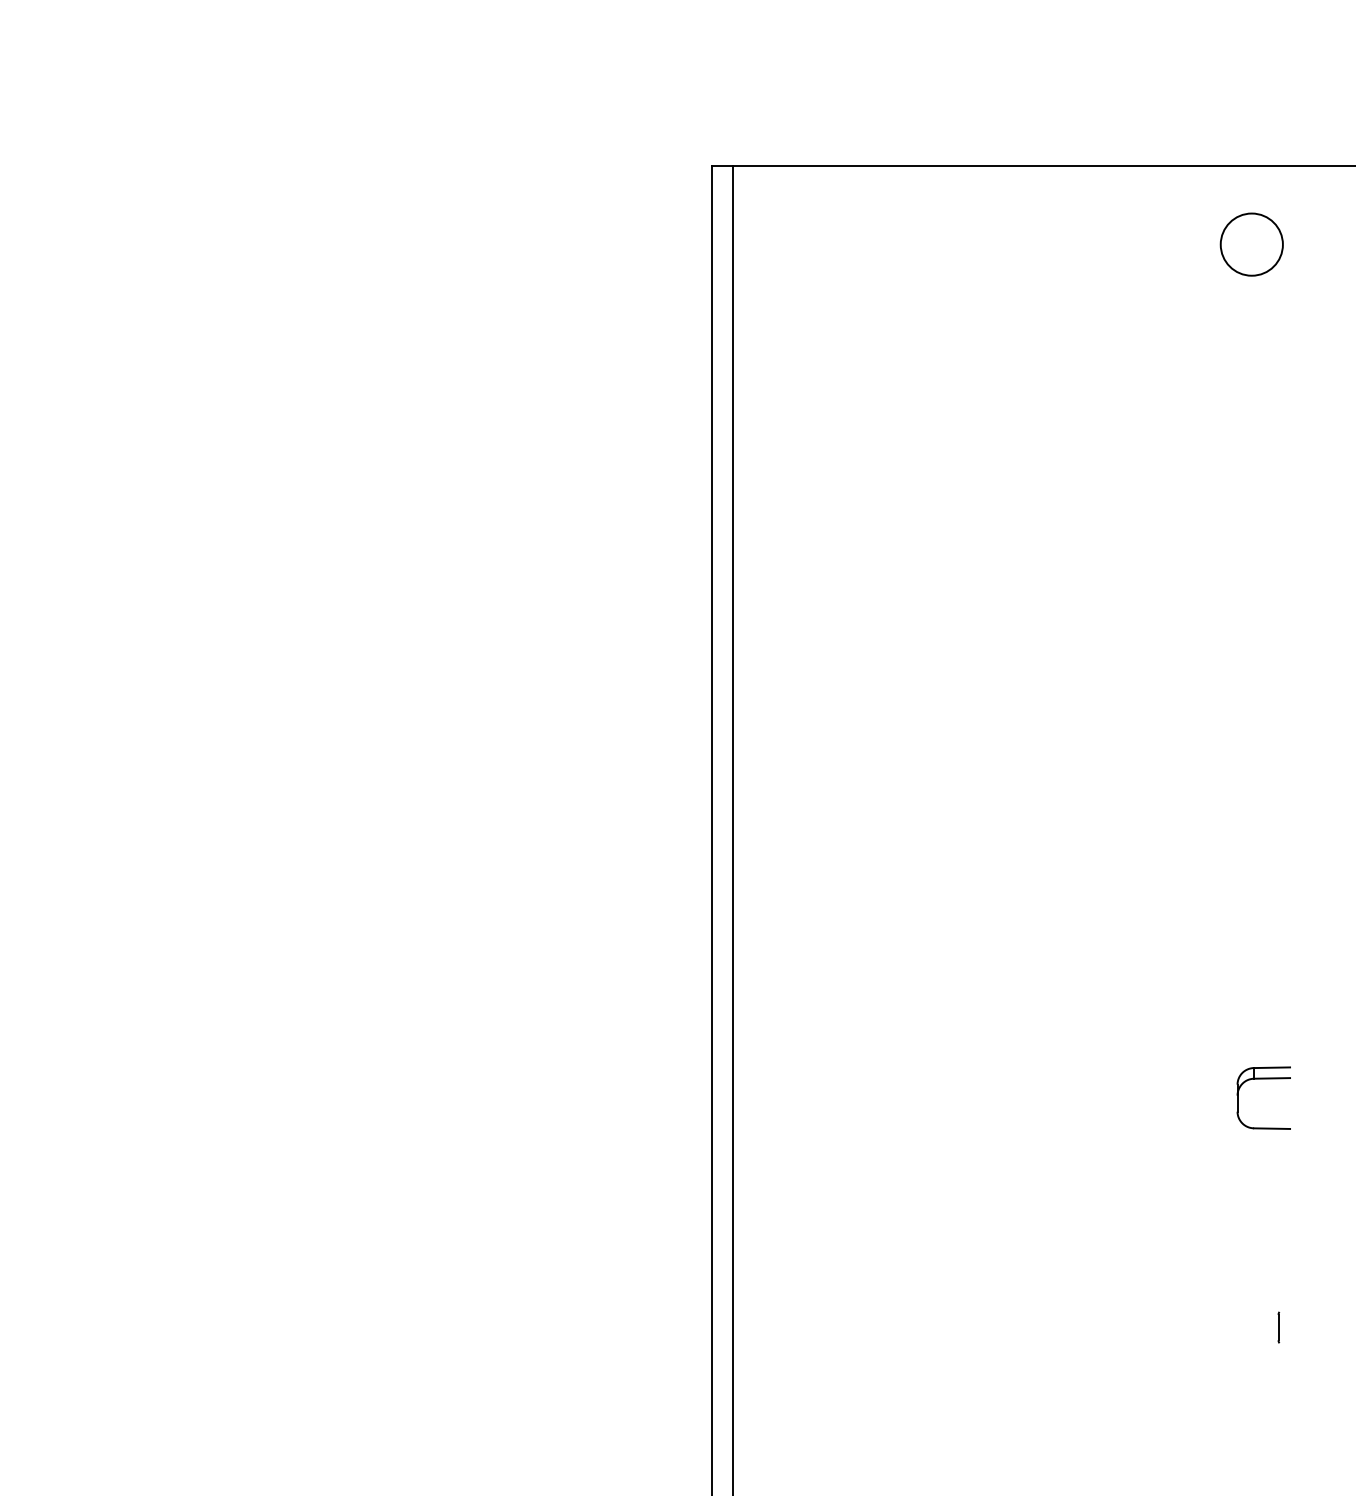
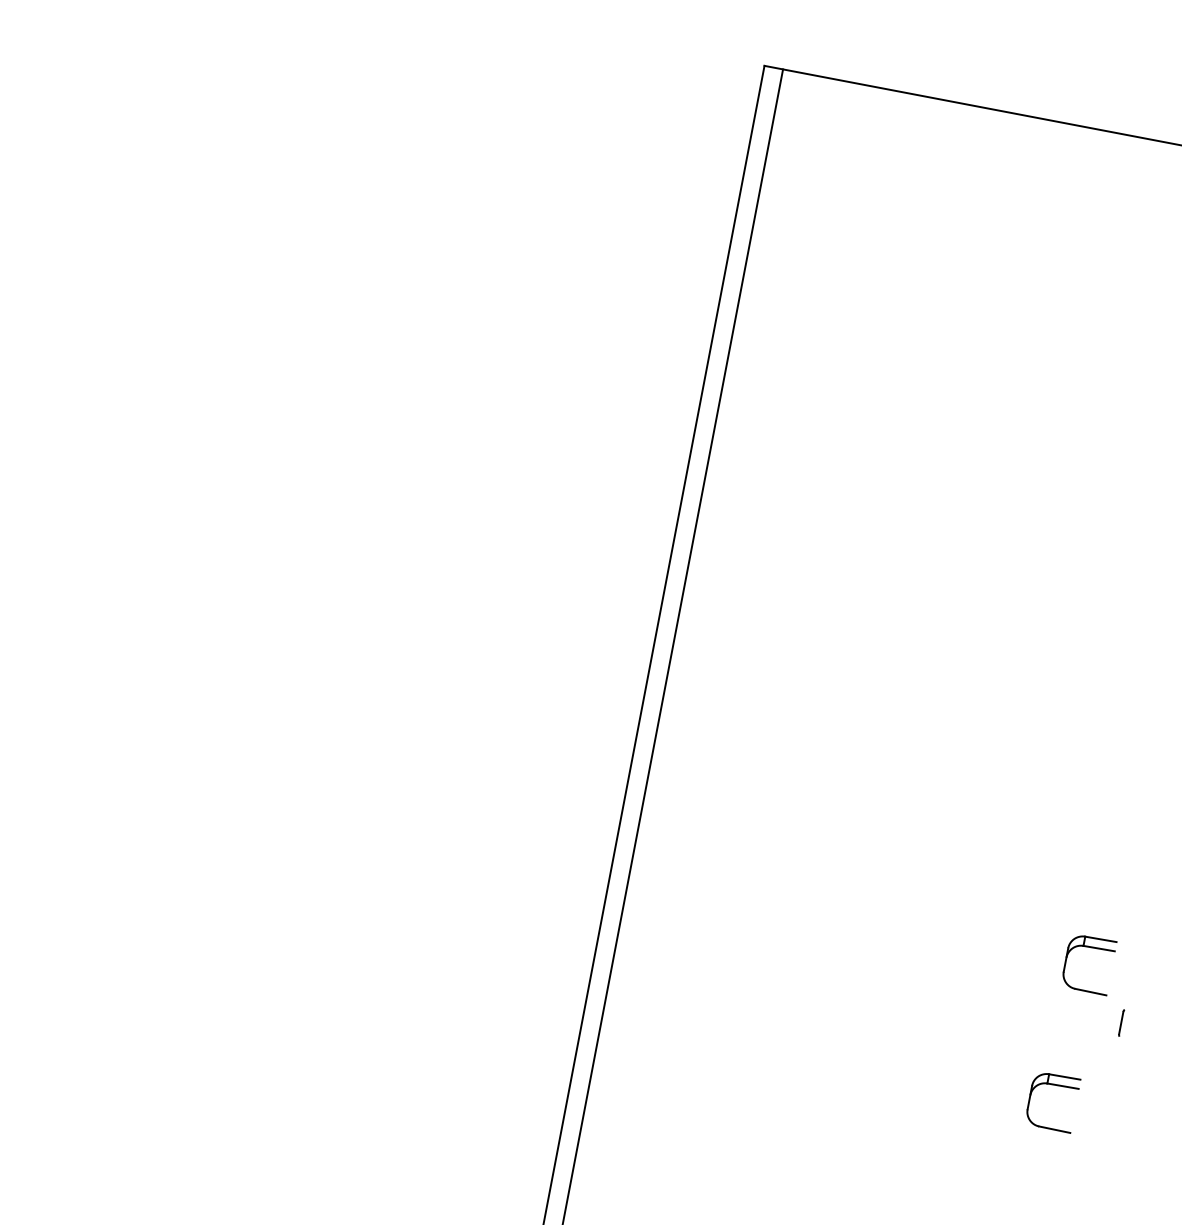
part: (1252, 1240) -> (1055, 1085), added
line: (1278, 1327) -> (1121, 1022), moved

